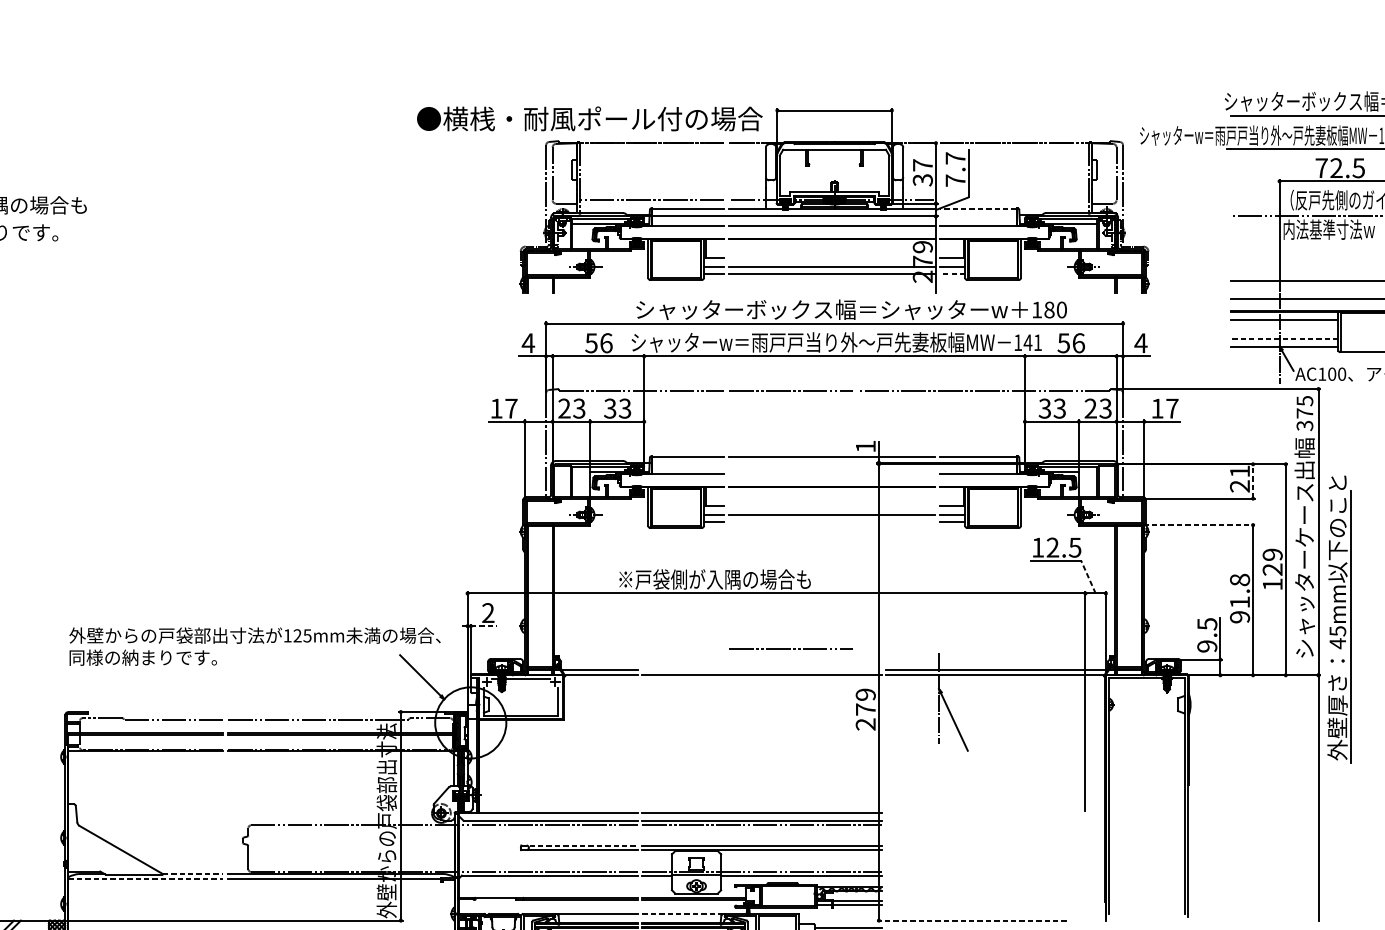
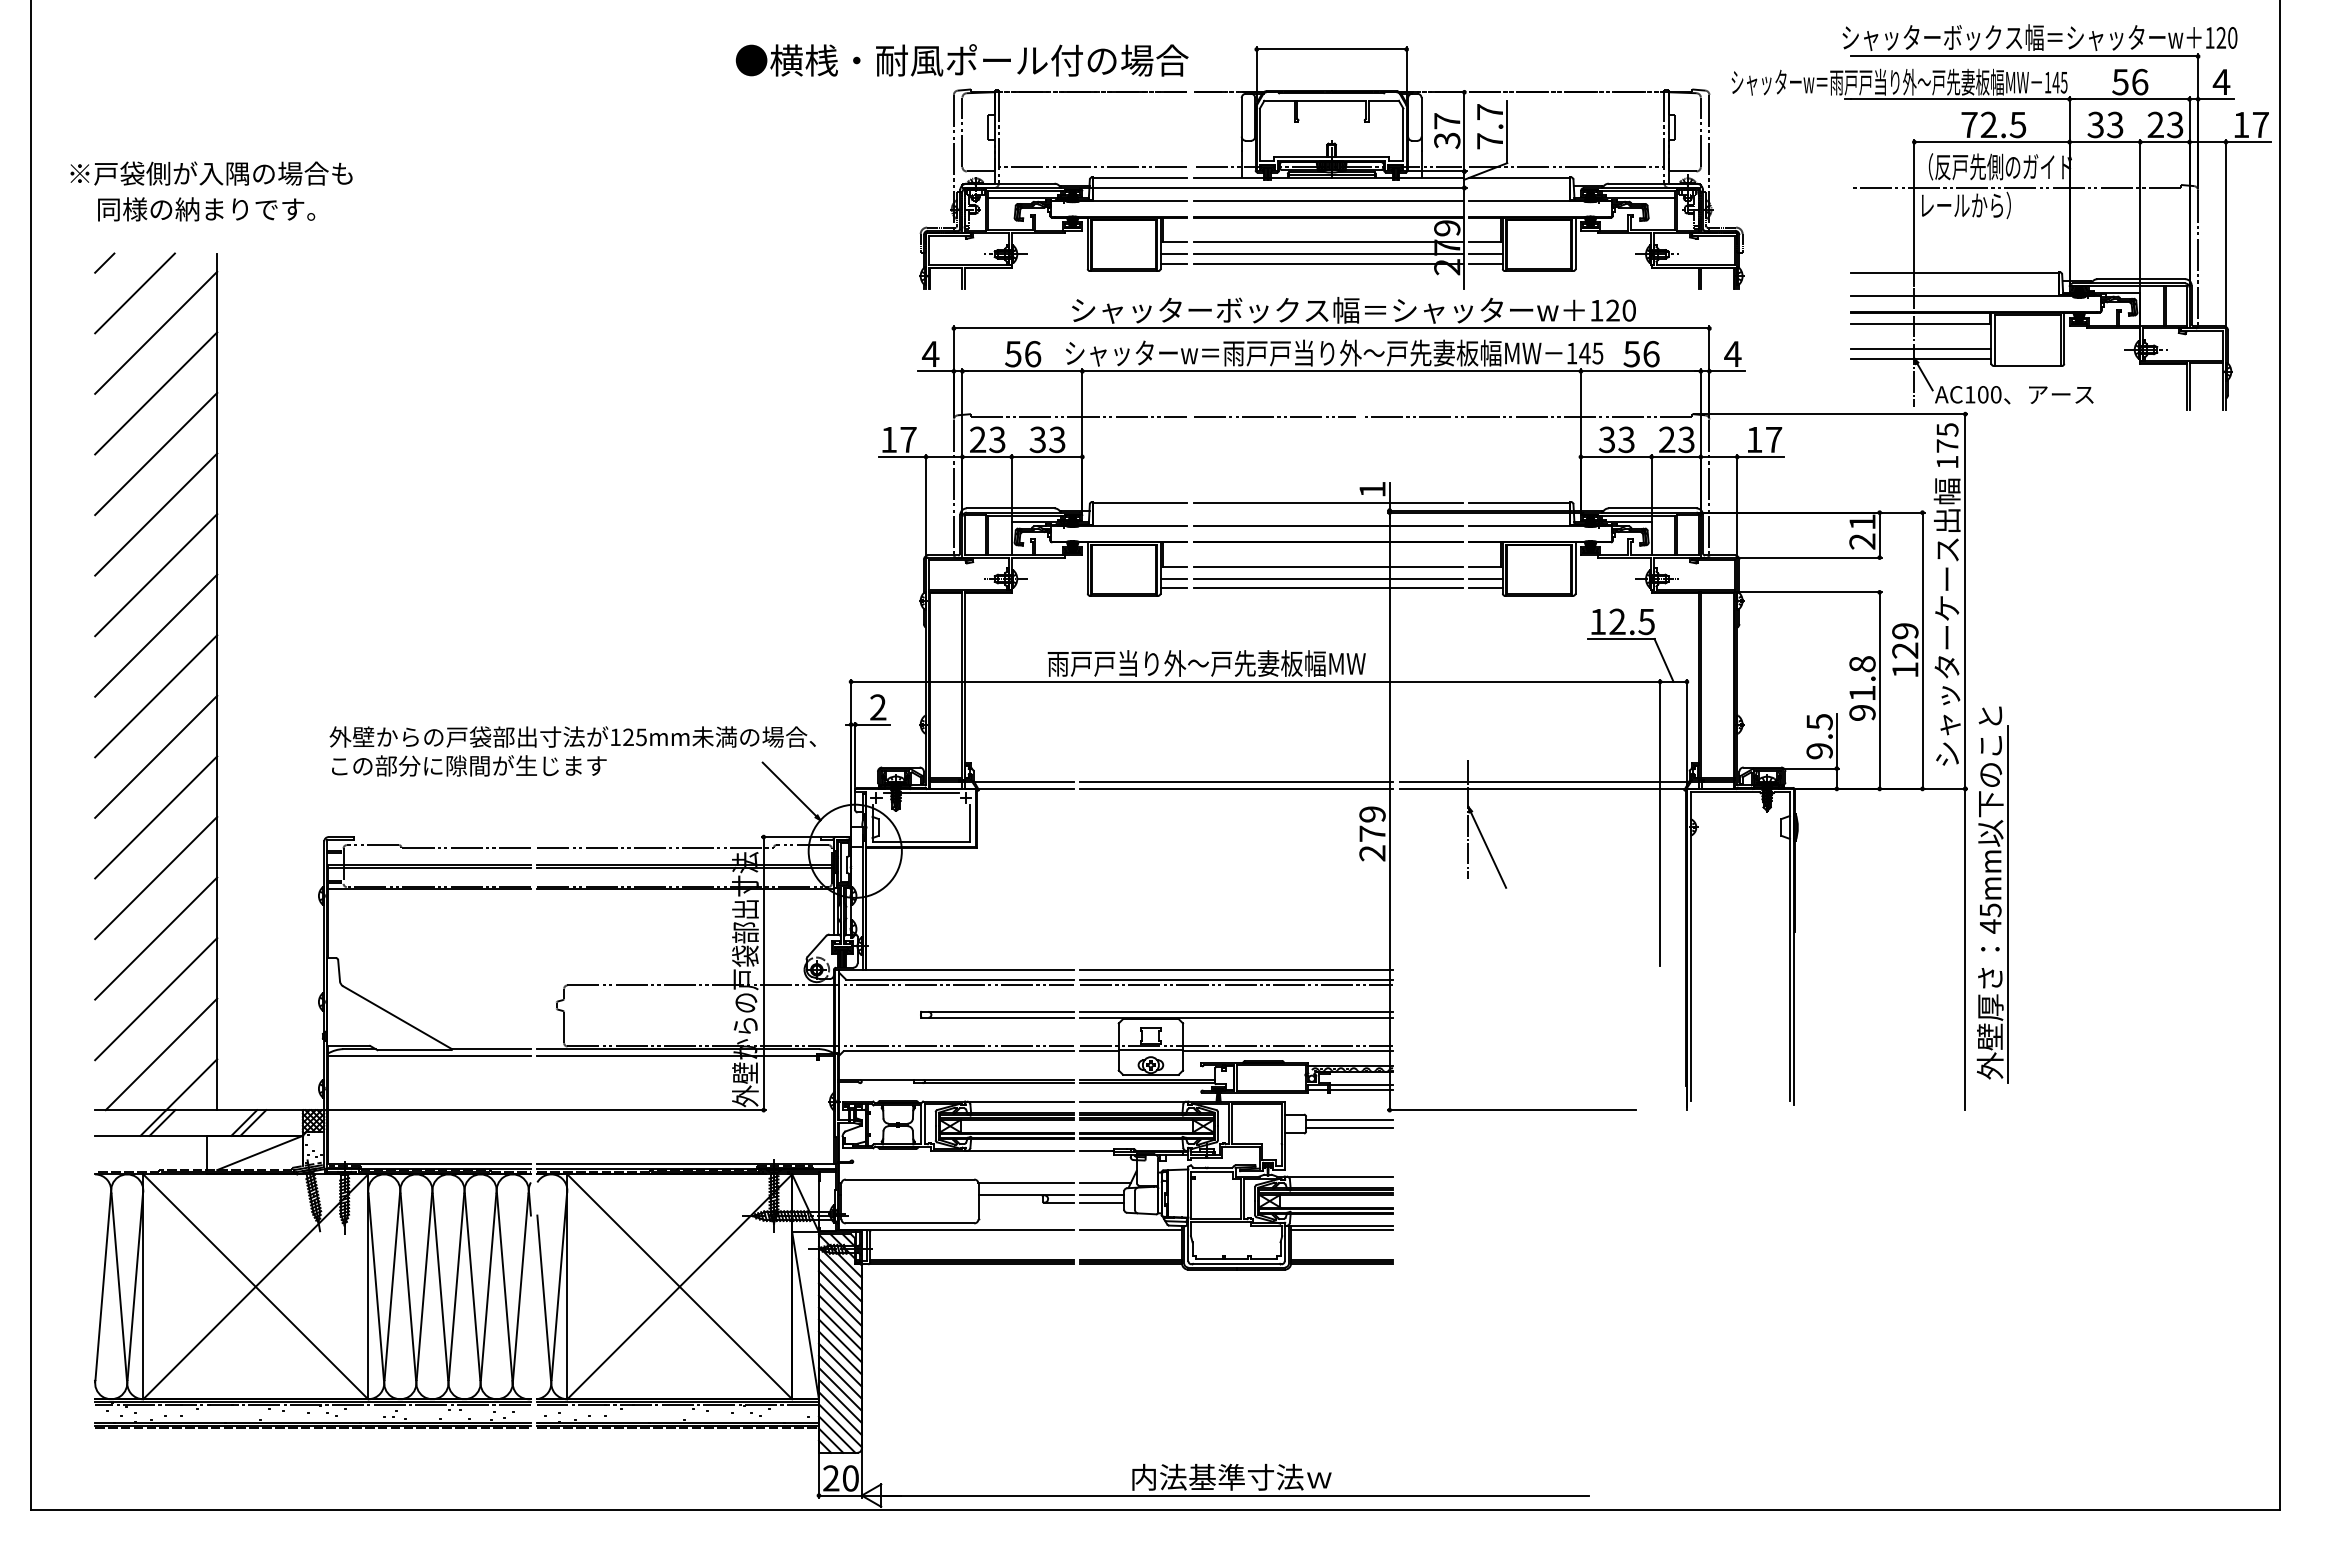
text: (589, 118) -> (961, 60), moved
line: (1013, 200) -> (1566, 167), added
line: (978, 209) -> (1519, 178), dashed -> solid
text: (1329, 229) -> (1979, 205), 内法基準寸法ｗ -> レールから）
line: (831, 257) -> (1327, 242), added
line: (952, 274) -> (1485, 263), dashed -> solid
text: (1049, 309) -> (1612, 310), 180 -> 120
line: (1284, 339) -> (1920, 349), dashed -> solid
text: (1037, 342) -> (1597, 353), 141 -> 145
text: (1304, 425) -> (1947, 462), 375 -> 175
line: (831, 474) -> (1327, 525), added
line: (1252, 480) -> (1879, 534), dashed -> solid
line: (831, 506) -> (1327, 567), added
line: (831, 522) -> (1327, 588), added
line: (1199, 525) -> (1809, 592), dashed -> solid
line: (1088, 576) -> (1663, 659), dashed -> solid
text: (739, 579) -> (1206, 663), ※戸袋側が入隅の場合も -> 雨戸戸当り外～戸先妻板幅MW
part: (1339, 619) -> (1992, 894), moved
line: (484, 626) -> (873, 724), dashed -> solid
line: (790, 648) -> (1273, 753), removed
text: (175, 657) -> (468, 765), 同様の納まりです。 -> この部分に隙間が生じます
line: (761, 670) -> (1236, 782), added
line: (579, 845) -> (997, 1011), dashed -> solid
line: (192, 874) -> (491, 1049), dashed -> solid
line: (146, 879) -> (430, 1056), dashed -> solid
line: (683, 913) -> (1133, 1101), dashed -> solid
line: (971, 920) -> (1511, 1110), dashed -> solid

